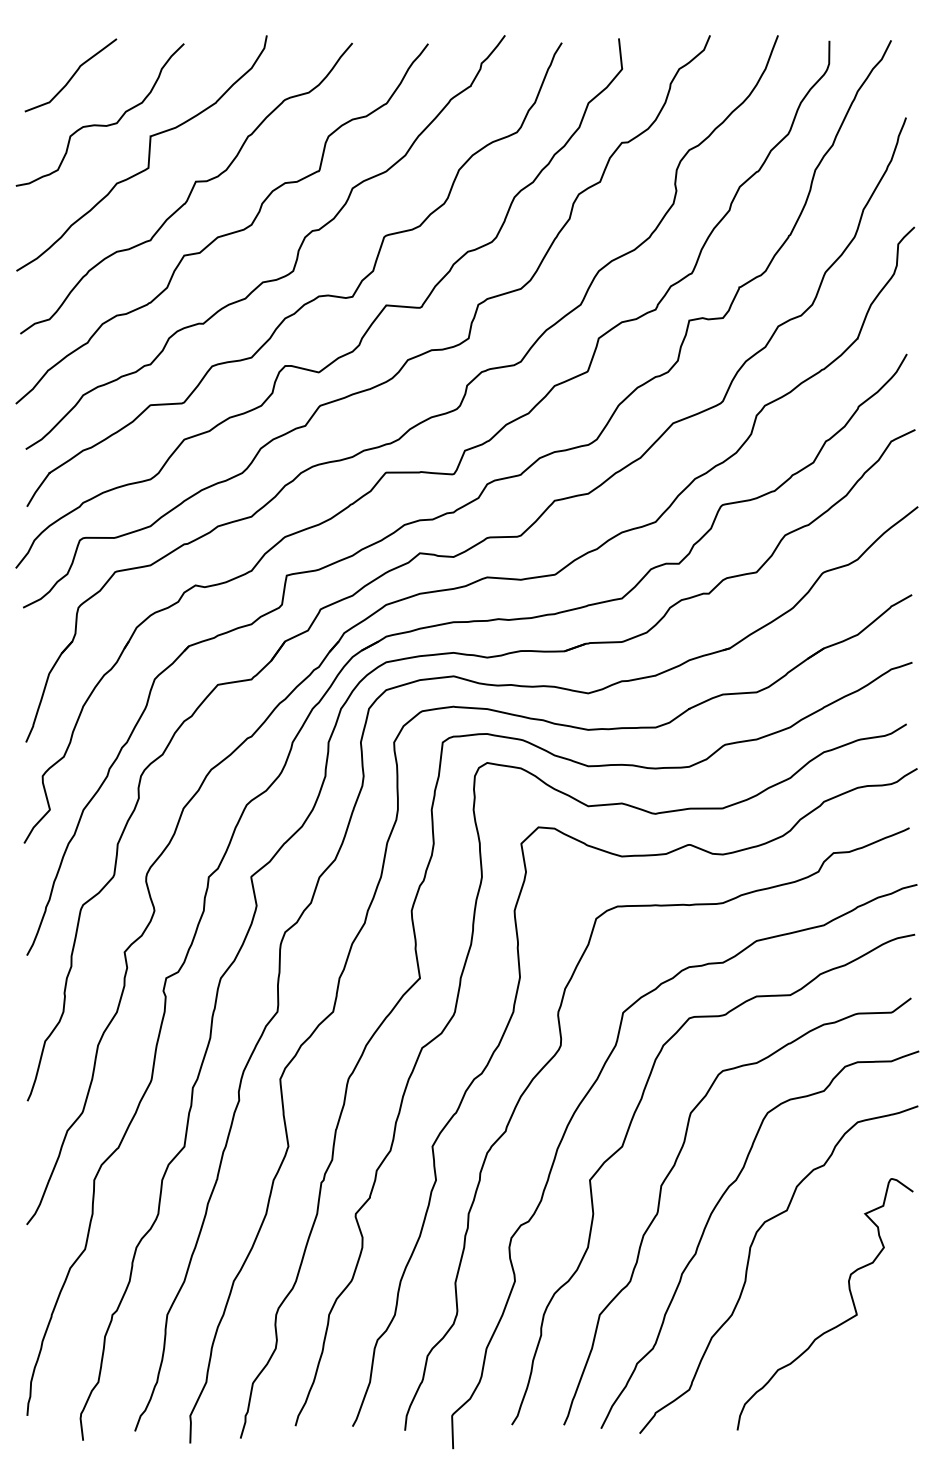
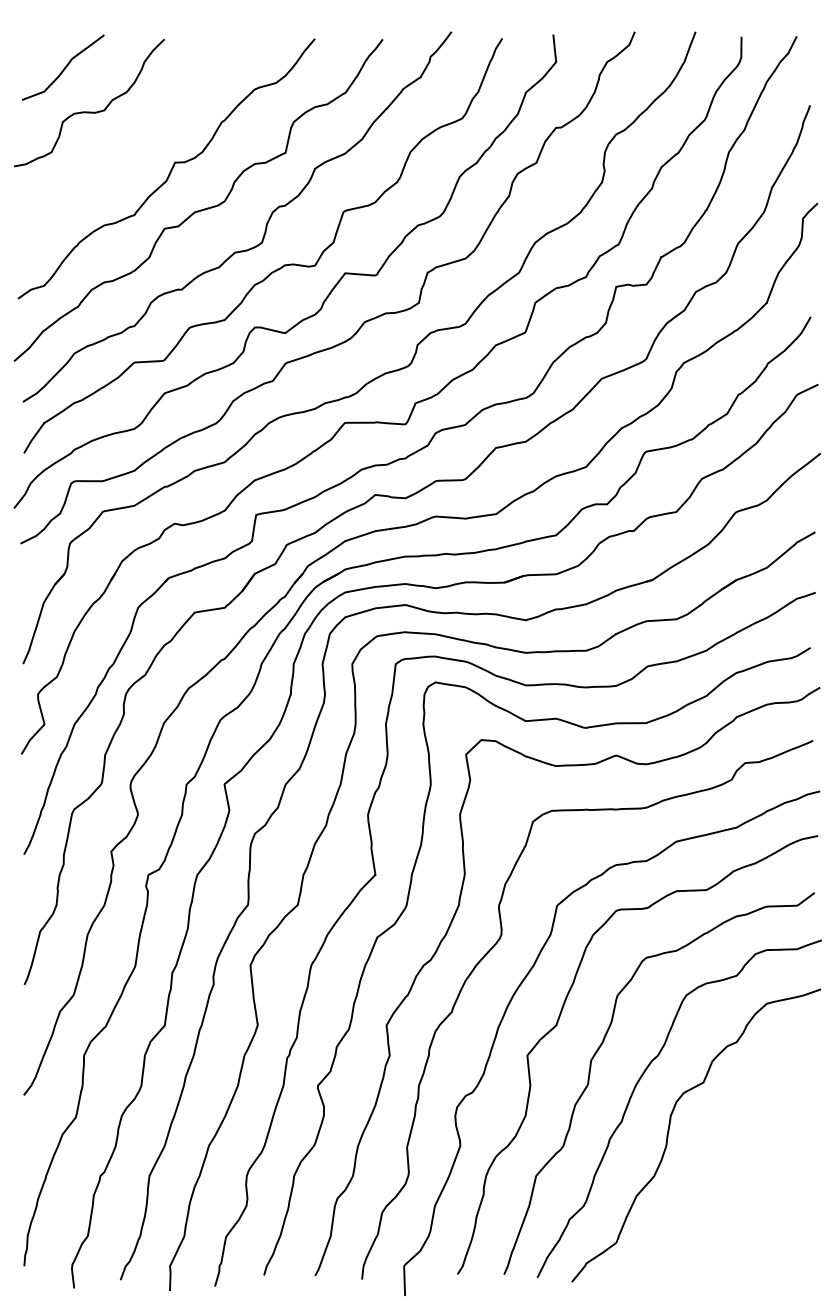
curve: (148, 153) -> (132, 137), removed
curve: (834, 1326) -> (746, 1186), removed

